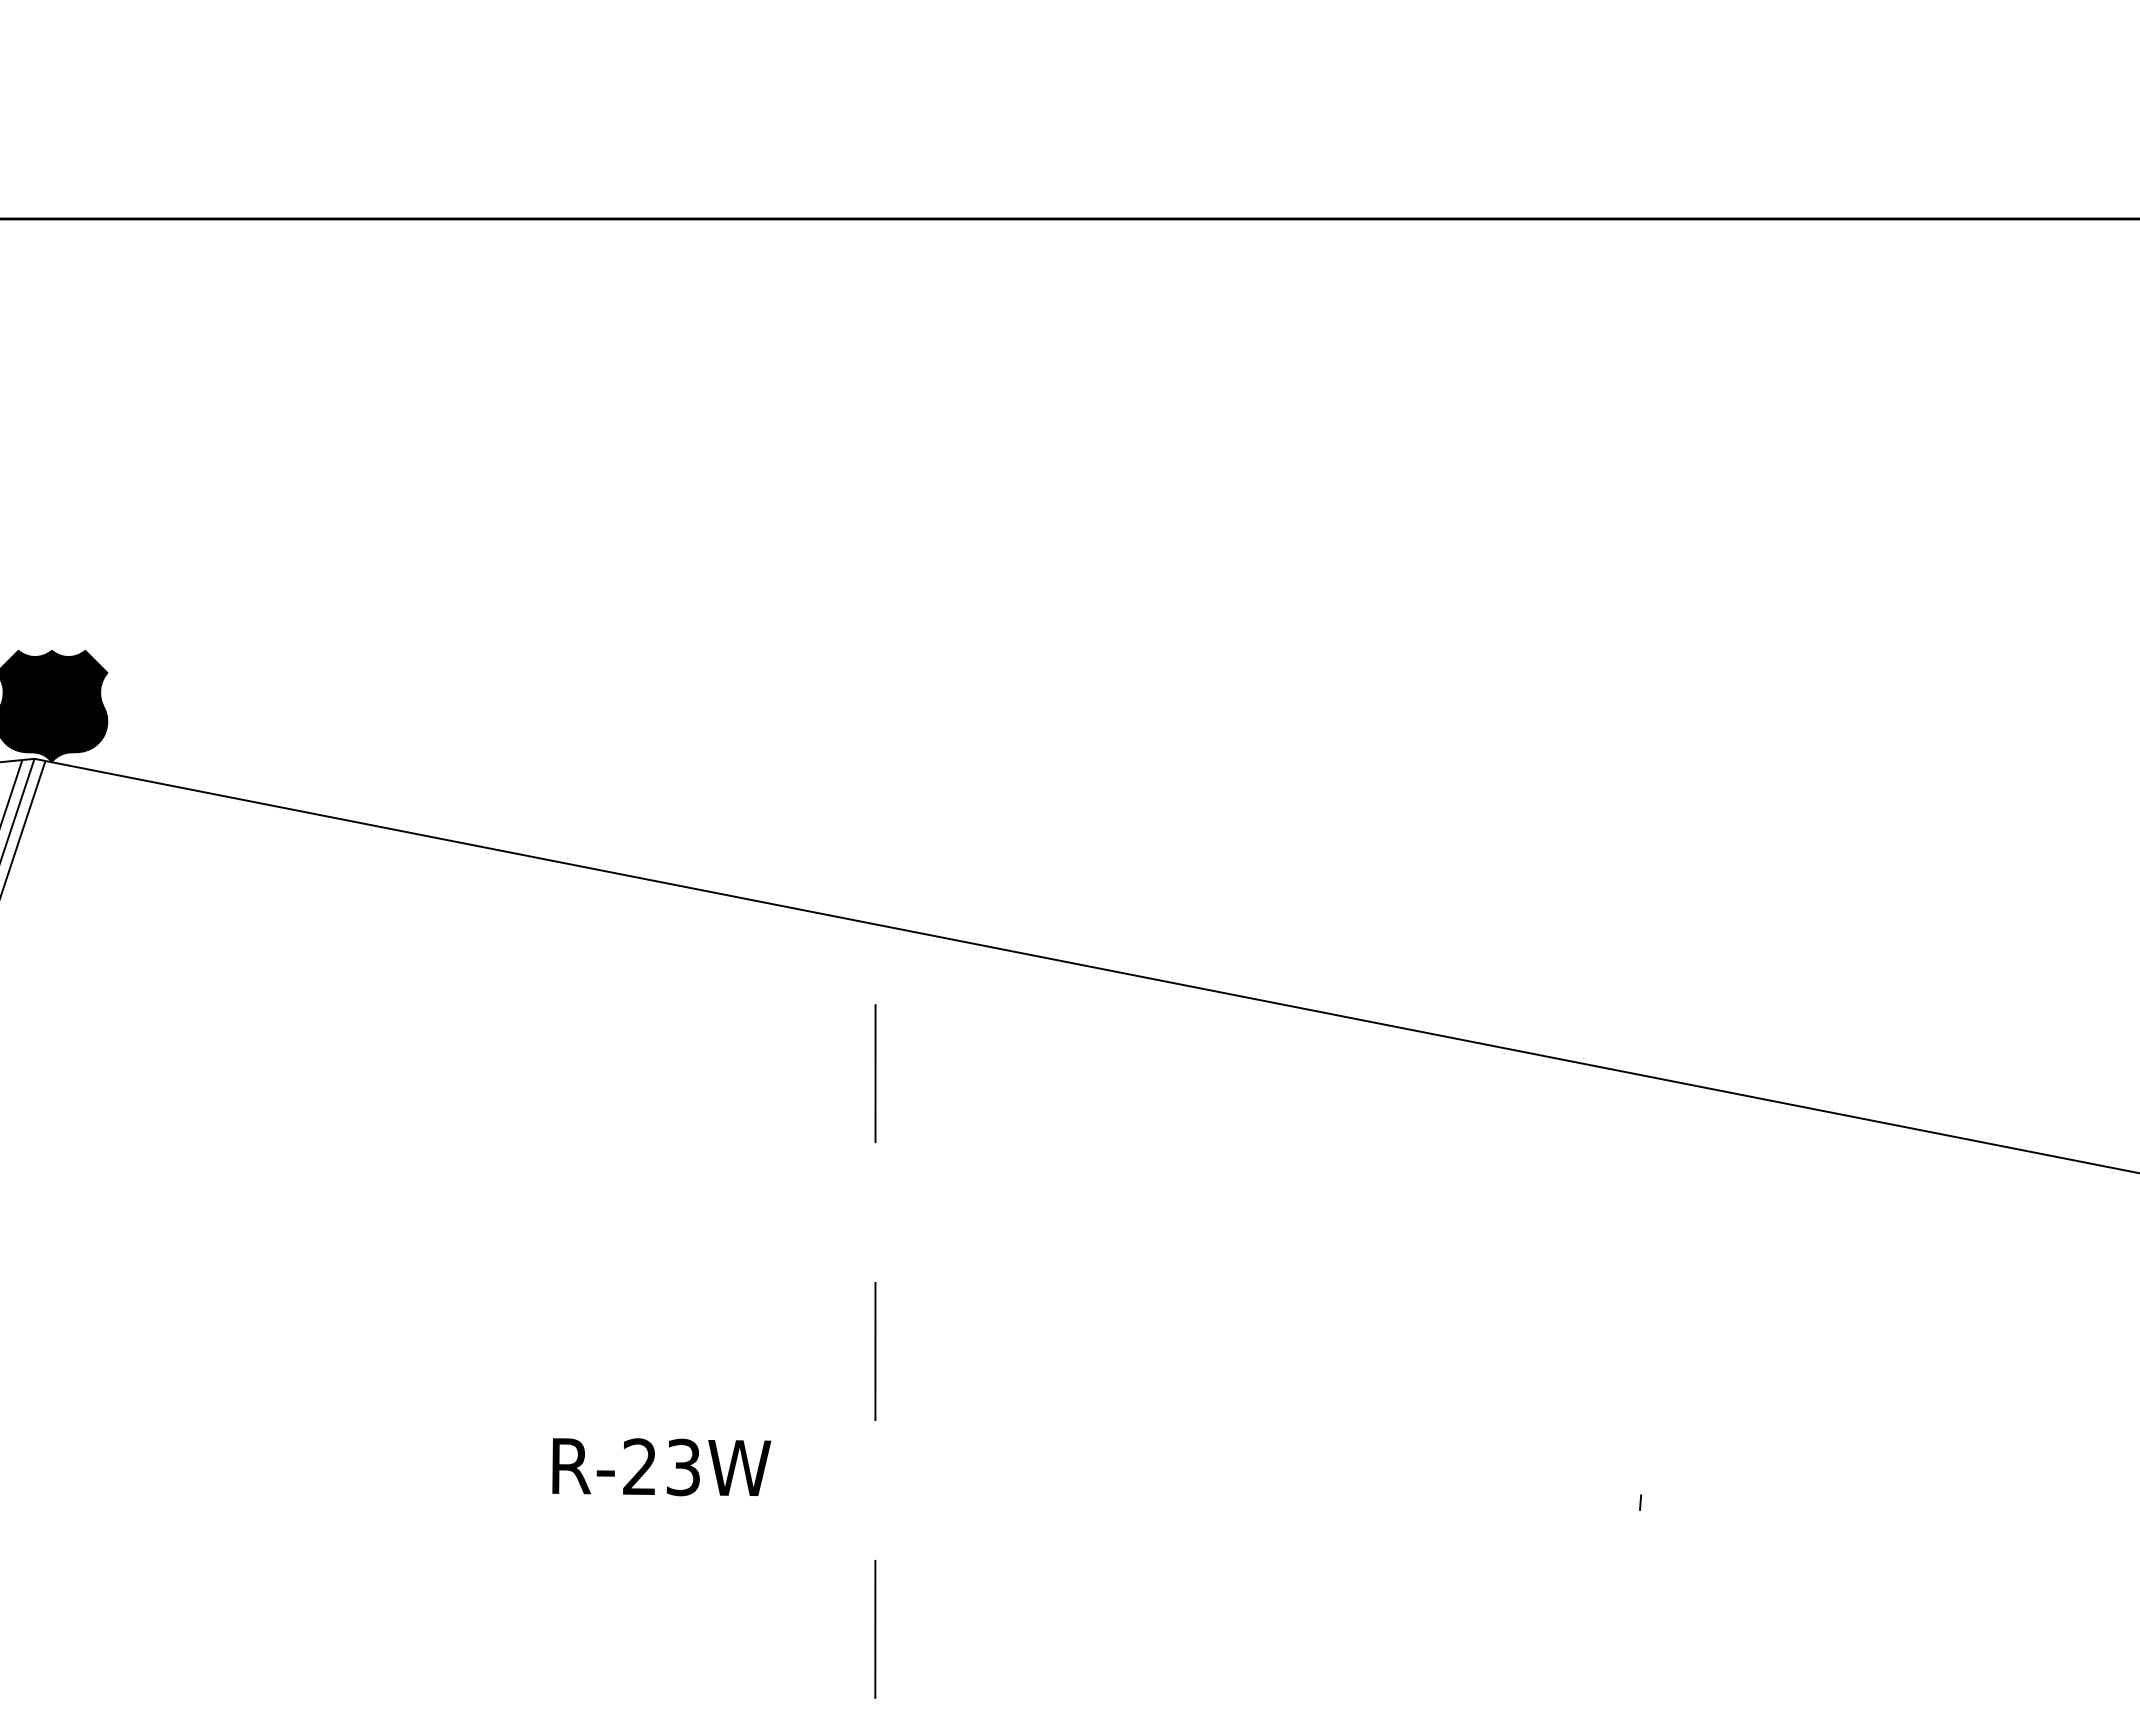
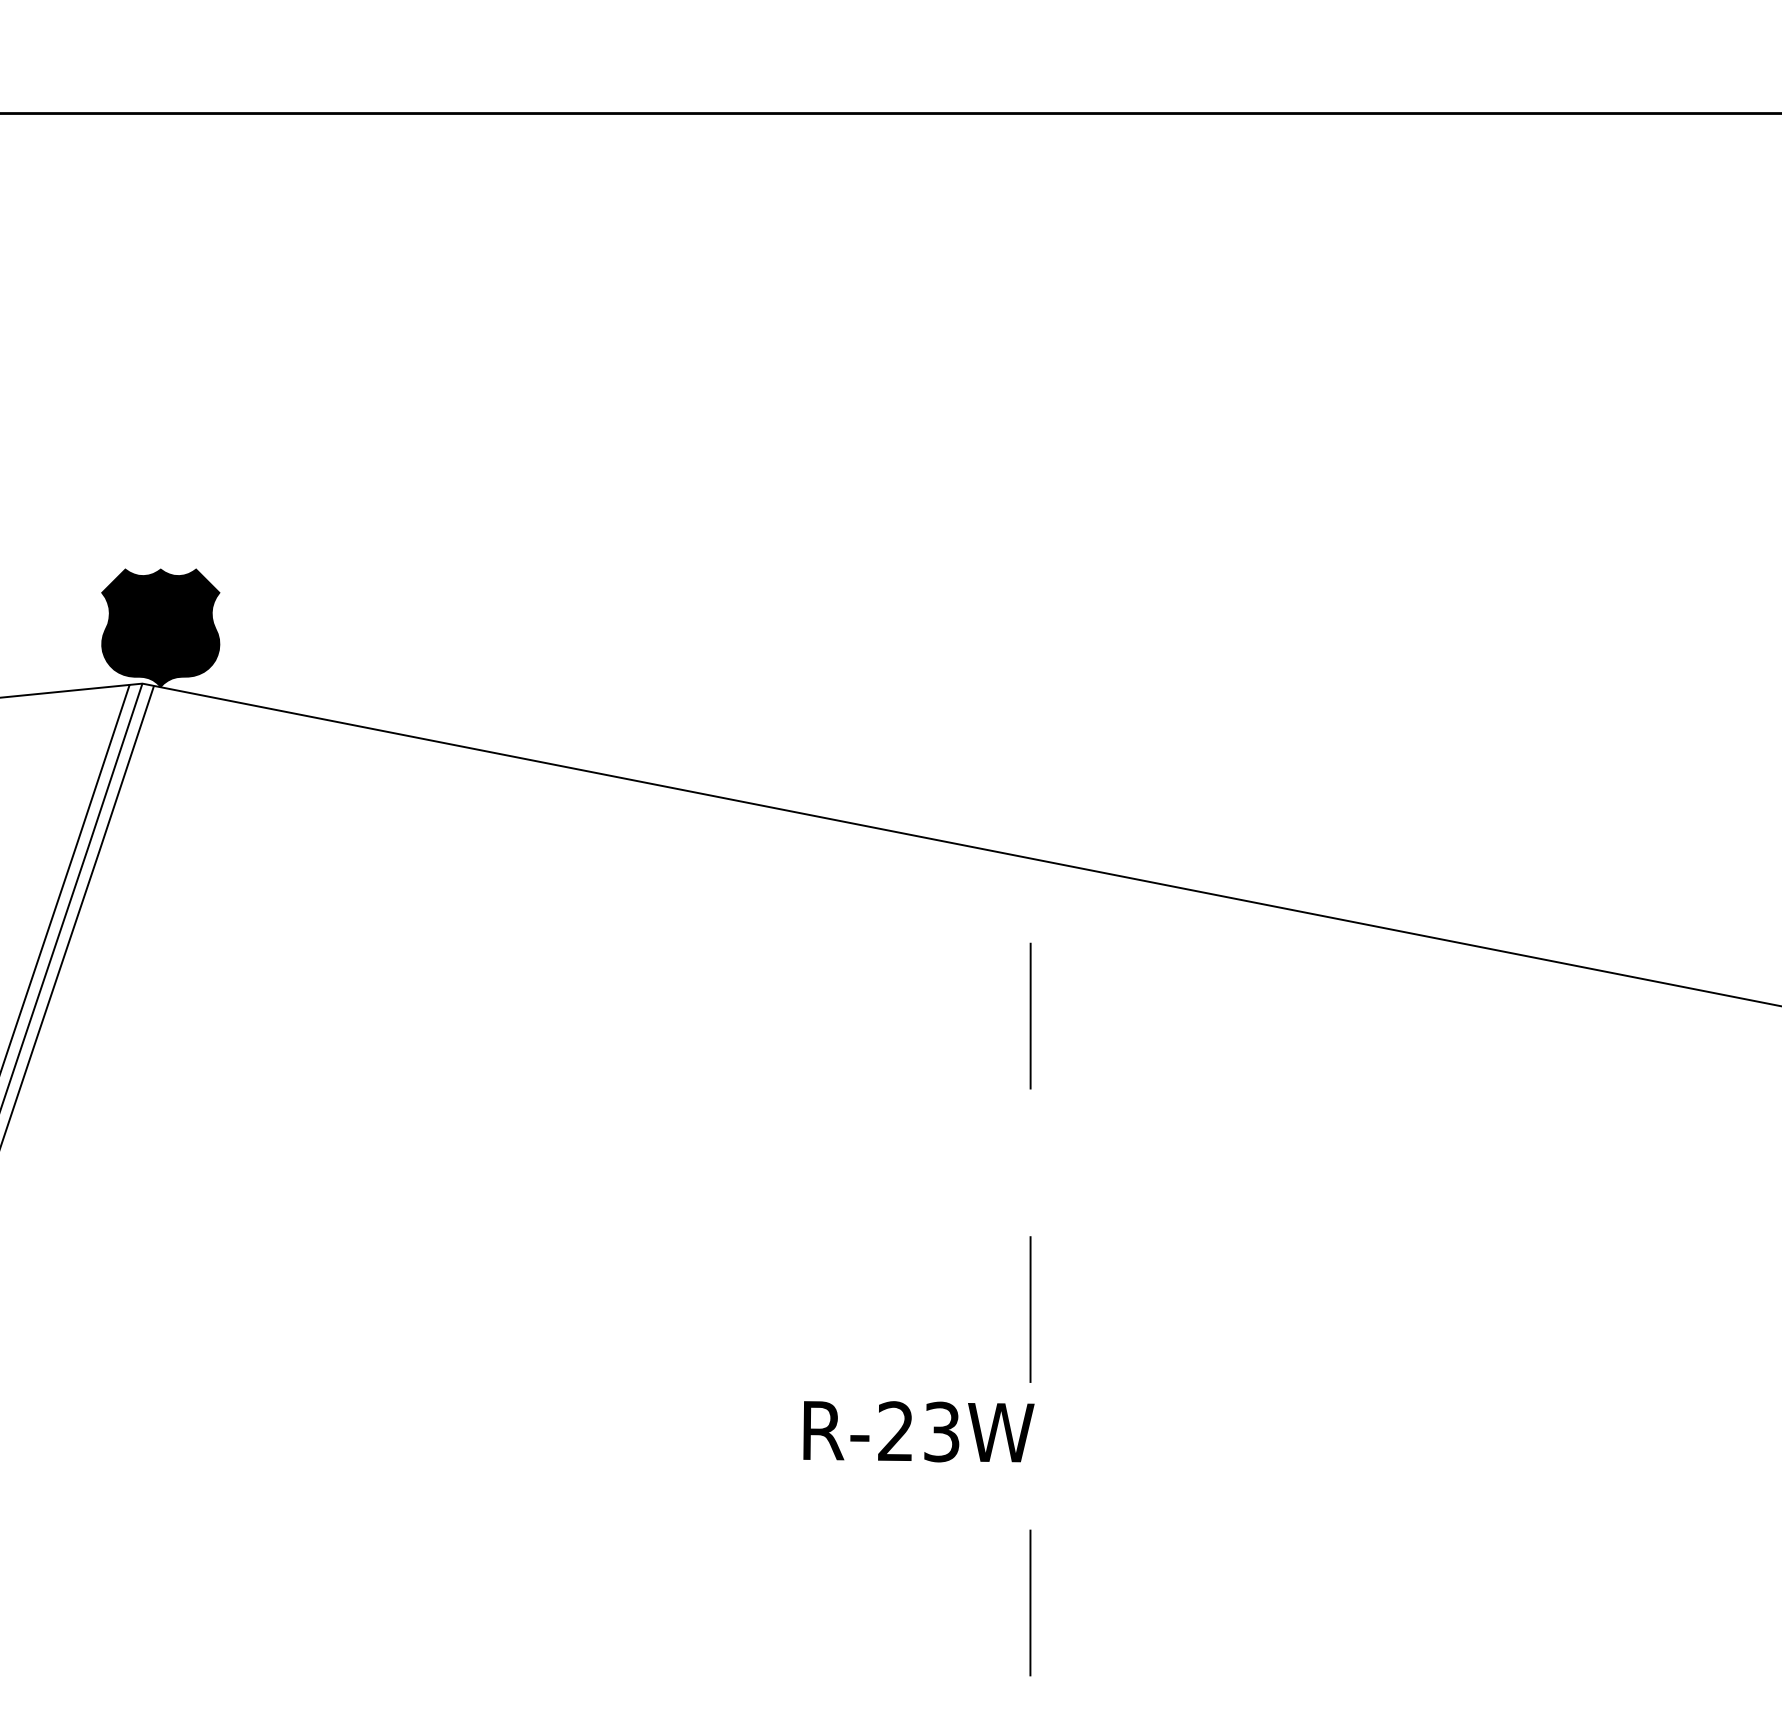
text: (661, 1467) -> (918, 1432), moved

